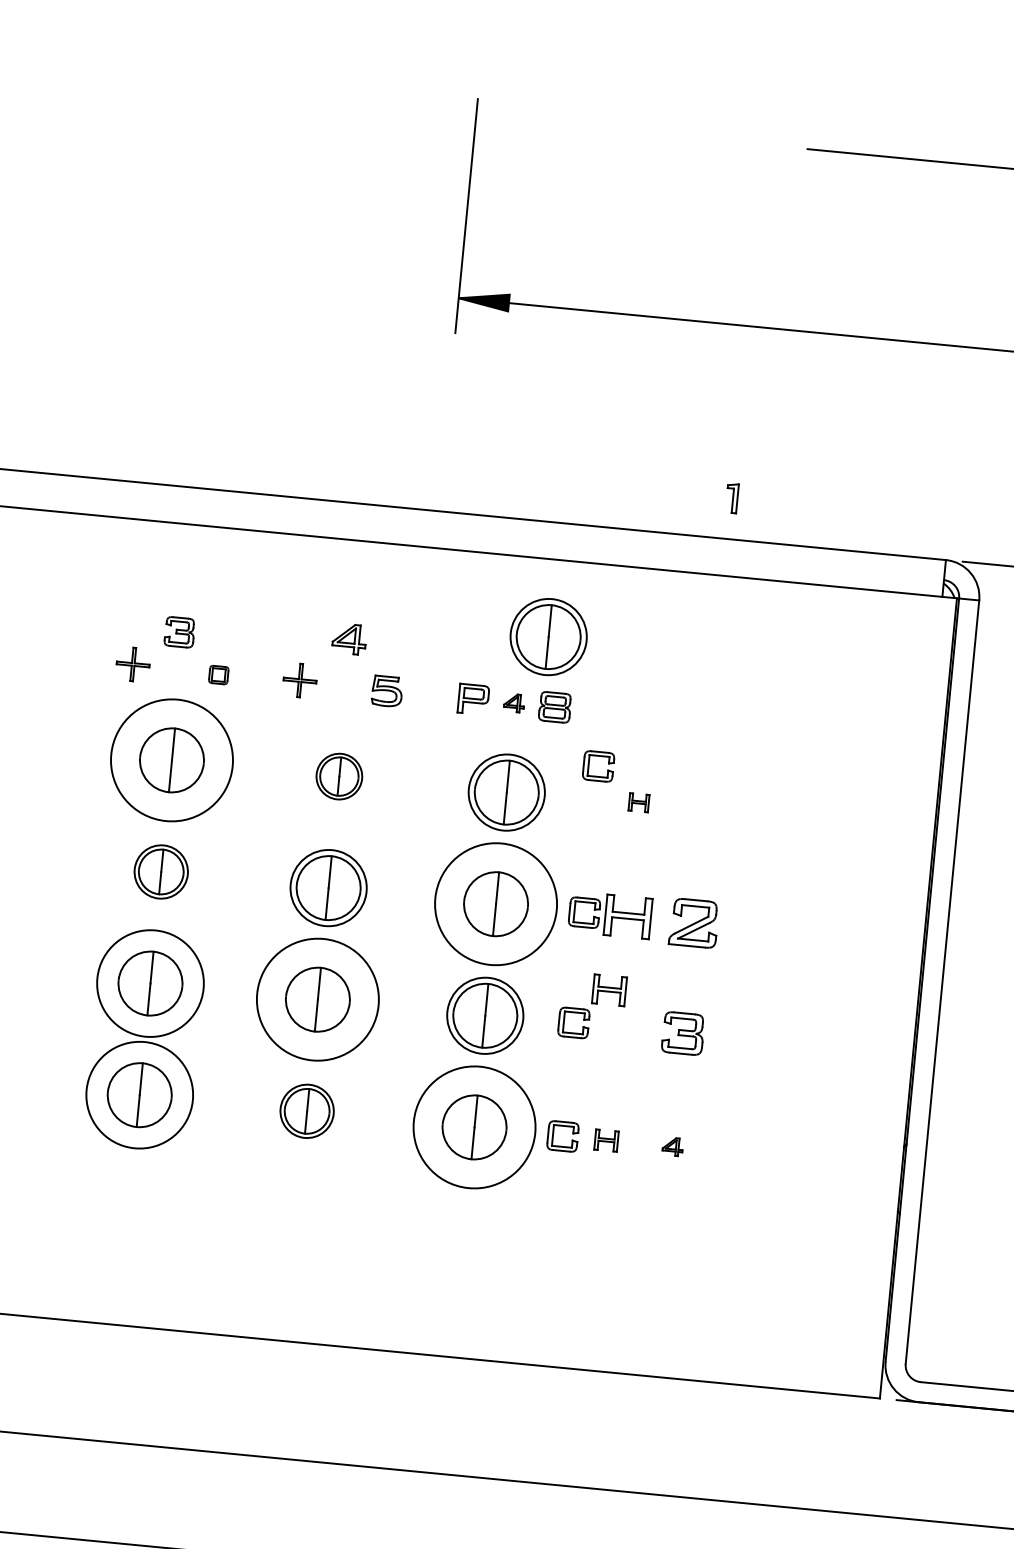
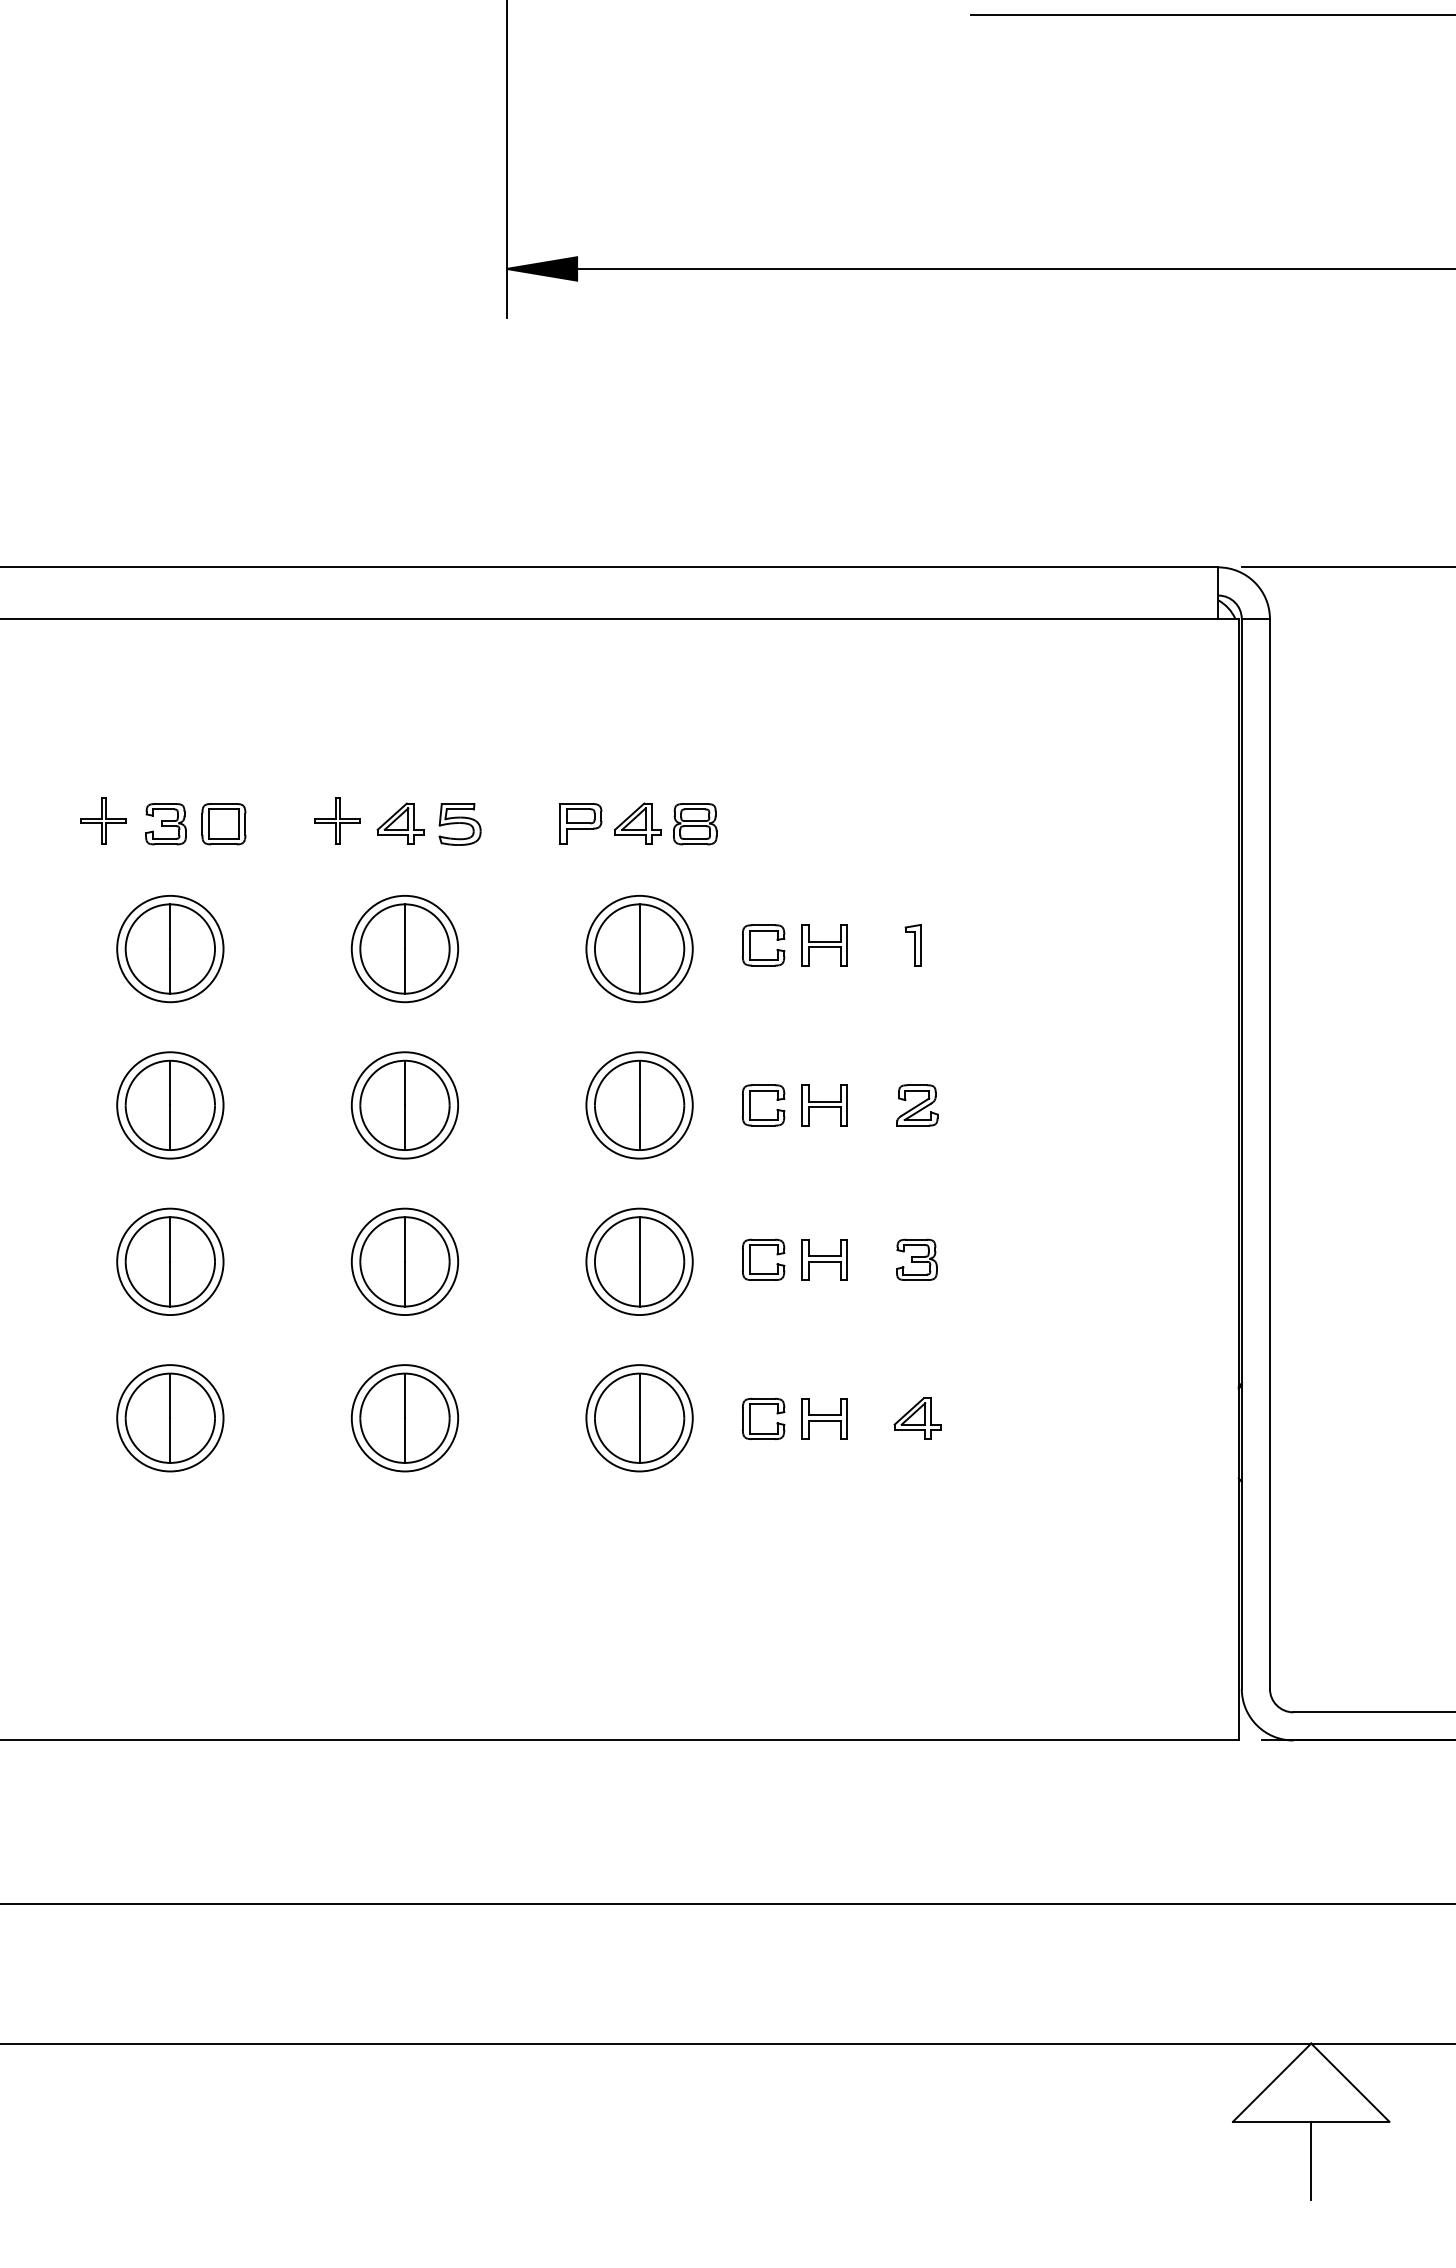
part: (731, 498) -> (912, 945), moved
part: (179, 632) -> (165, 824), moved
part: (548, 637) -> (676, 727), removed
part: (349, 638) -> (400, 823), moved
part: (218, 675) -> (223, 824), size x1.67
part: (513, 702) -> (637, 823), size x1.67
circle: (172, 760) -> (170, 948), size x0.62
part: (589, 765) -> (750, 945), moved
part: (339, 776) -> (404, 949), size x1.67
part: (638, 802) -> (824, 945), size x1.67
part: (161, 872) -> (170, 1105), size x1.43
circle: (495, 904) -> (639, 1105), size x0.62
part: (627, 916) -> (824, 1105), size x0.71
part: (694, 923) -> (917, 1105), size x0.62
circle: (150, 983) -> (170, 1261), size x0.71
part: (609, 990) -> (824, 1259), moved
circle: (317, 999) -> (404, 1261), size x0.62
part: (683, 1033) -> (916, 1259), size x0.71
circle: (139, 1095) -> (170, 1418), size x0.71
part: (306, 1111) -> (404, 1418), size x1.43
circle: (474, 1127) -> (639, 1418), size x0.62
part: (606, 1140) -> (824, 1418), size x1.43
part: (672, 1146) -> (917, 1418), size x1.67

